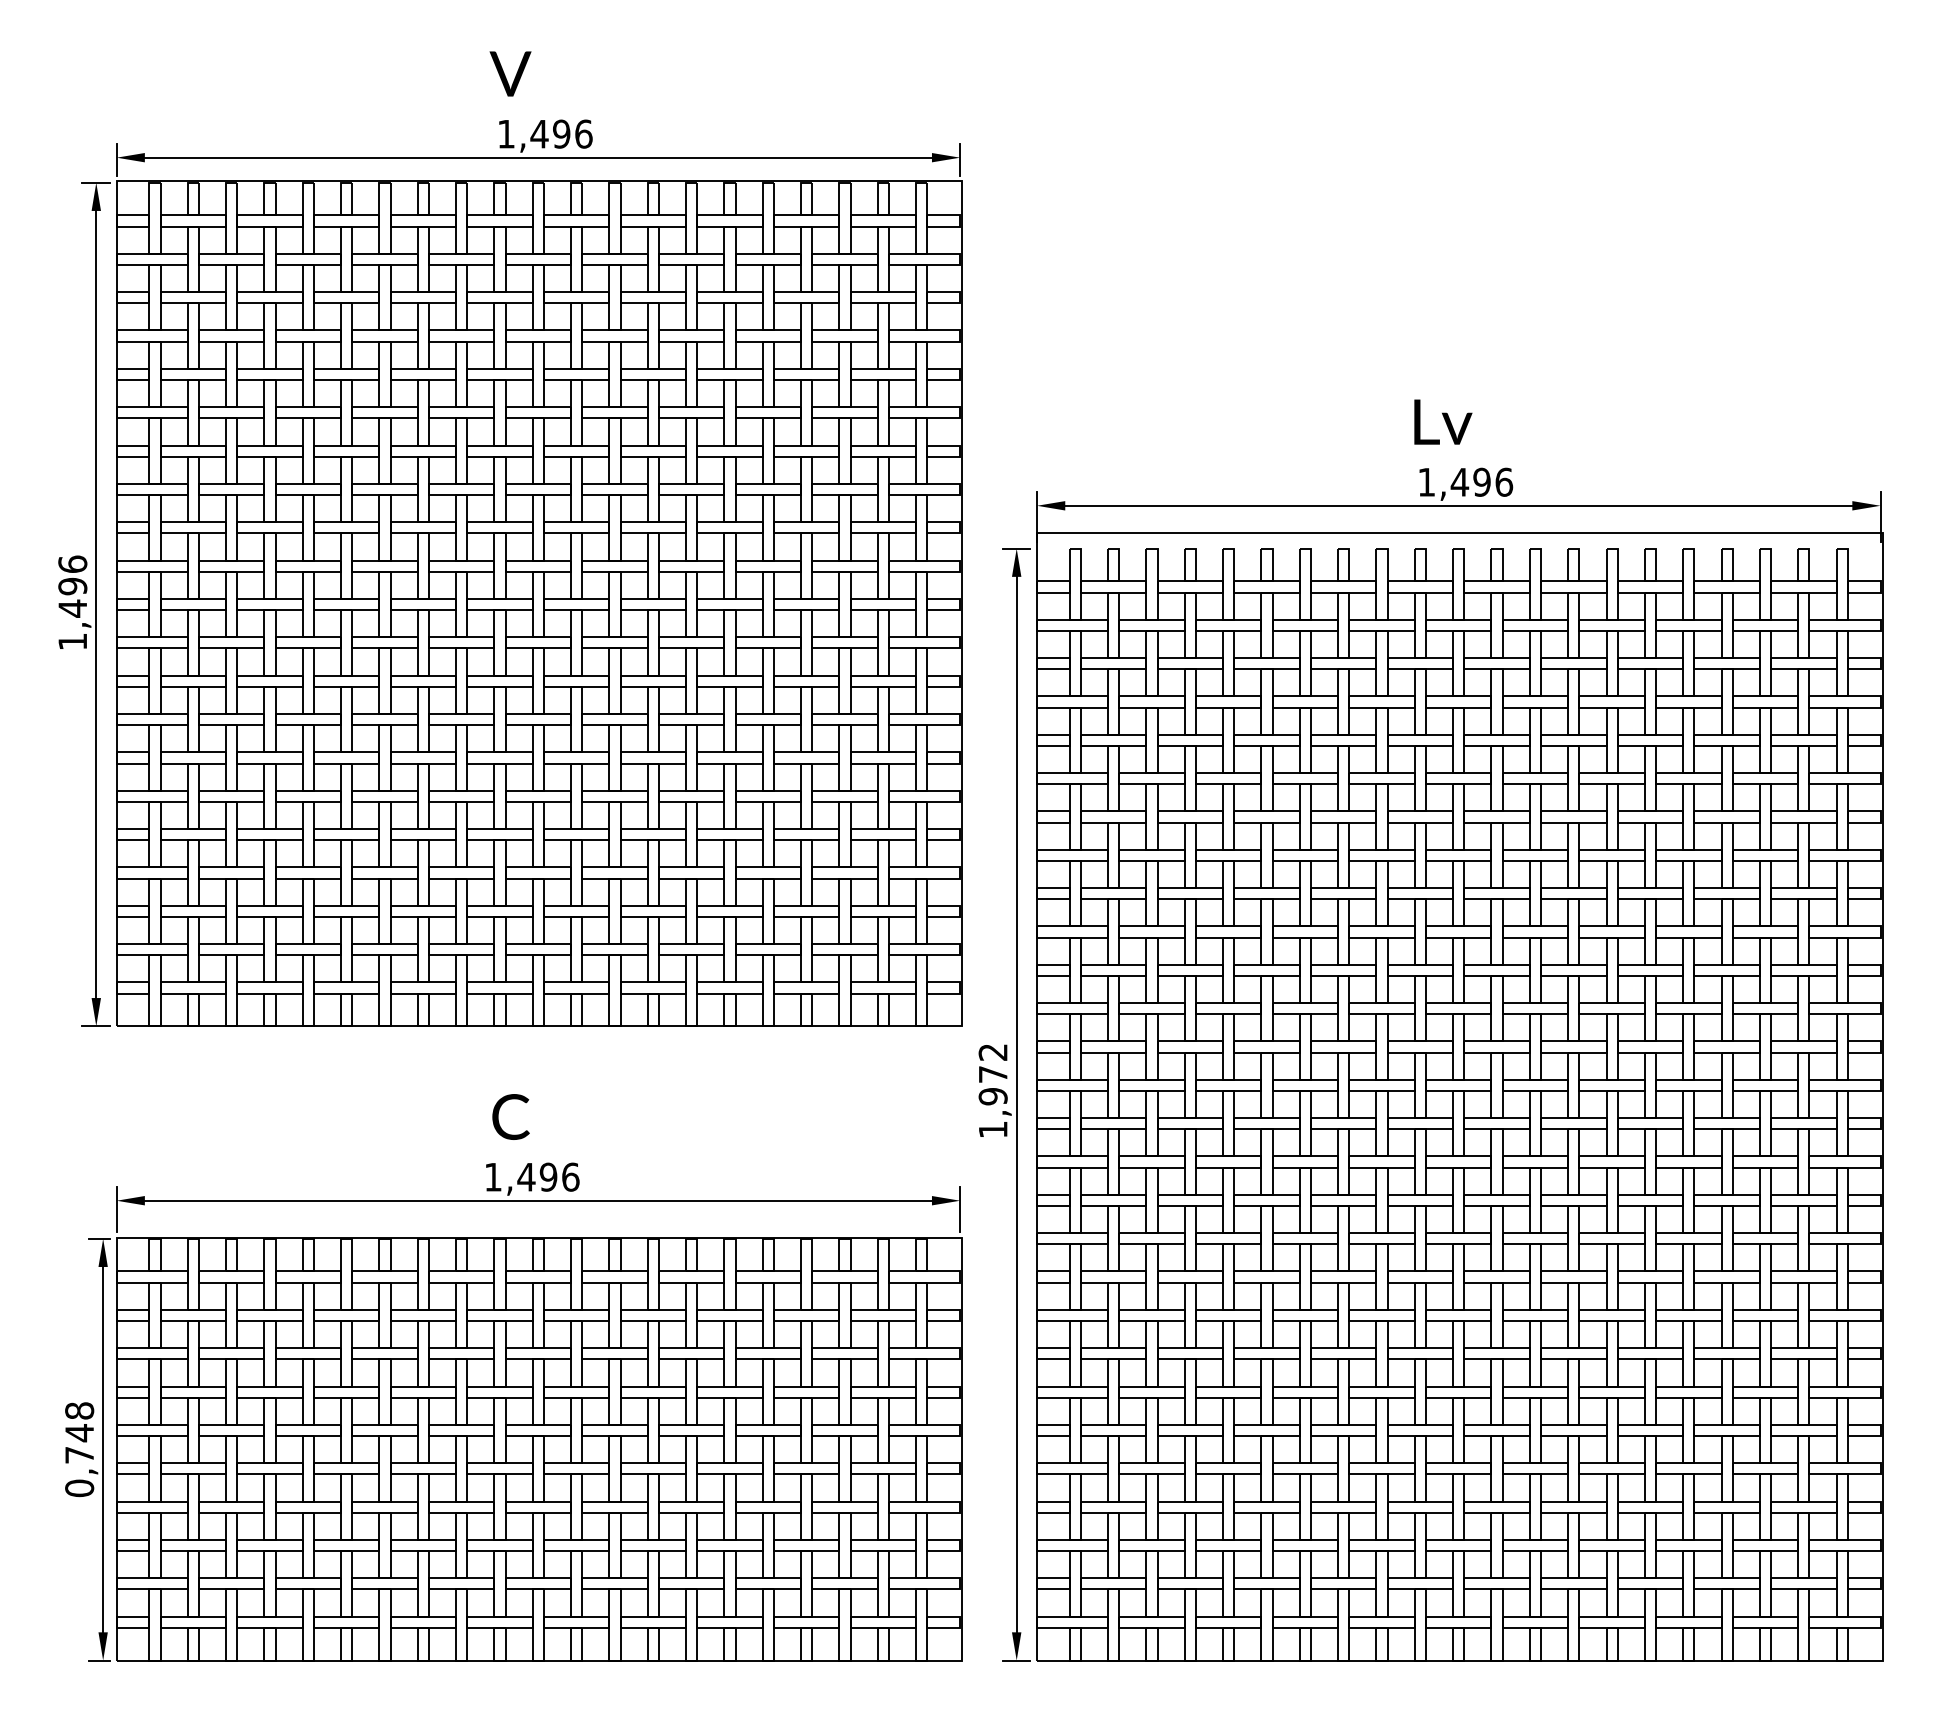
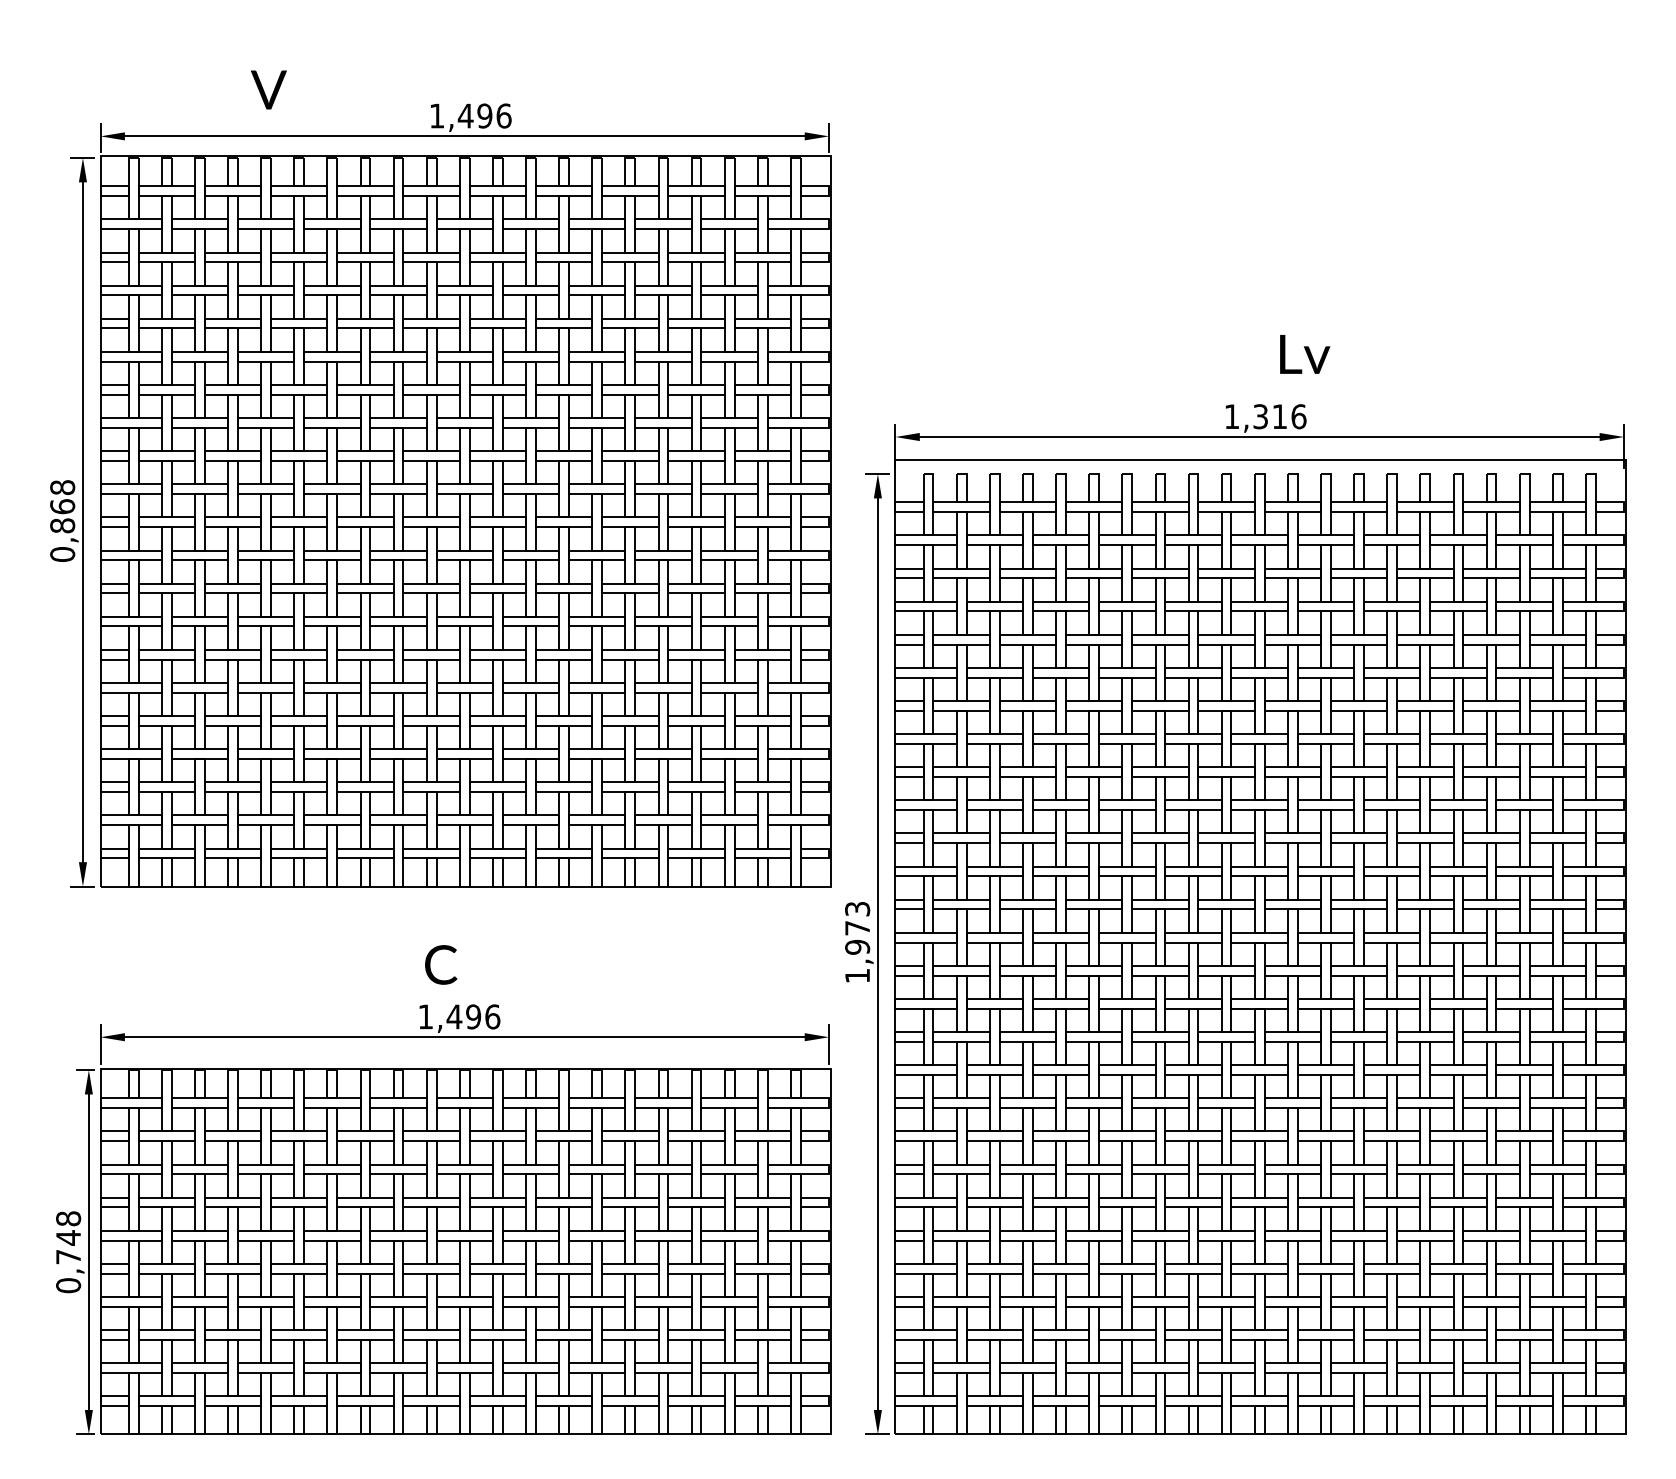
text: (510, 73) -> (268, 89), moved
text: (1443, 421) -> (1305, 353), moved
text: (1470, 481) -> (1269, 416), 1,496 -> 1,316
text: (72, 602) -> (62, 520), 1,496 -> 0,868
text: (993, 1052) -> (857, 909), 1,972 -> 1,973

